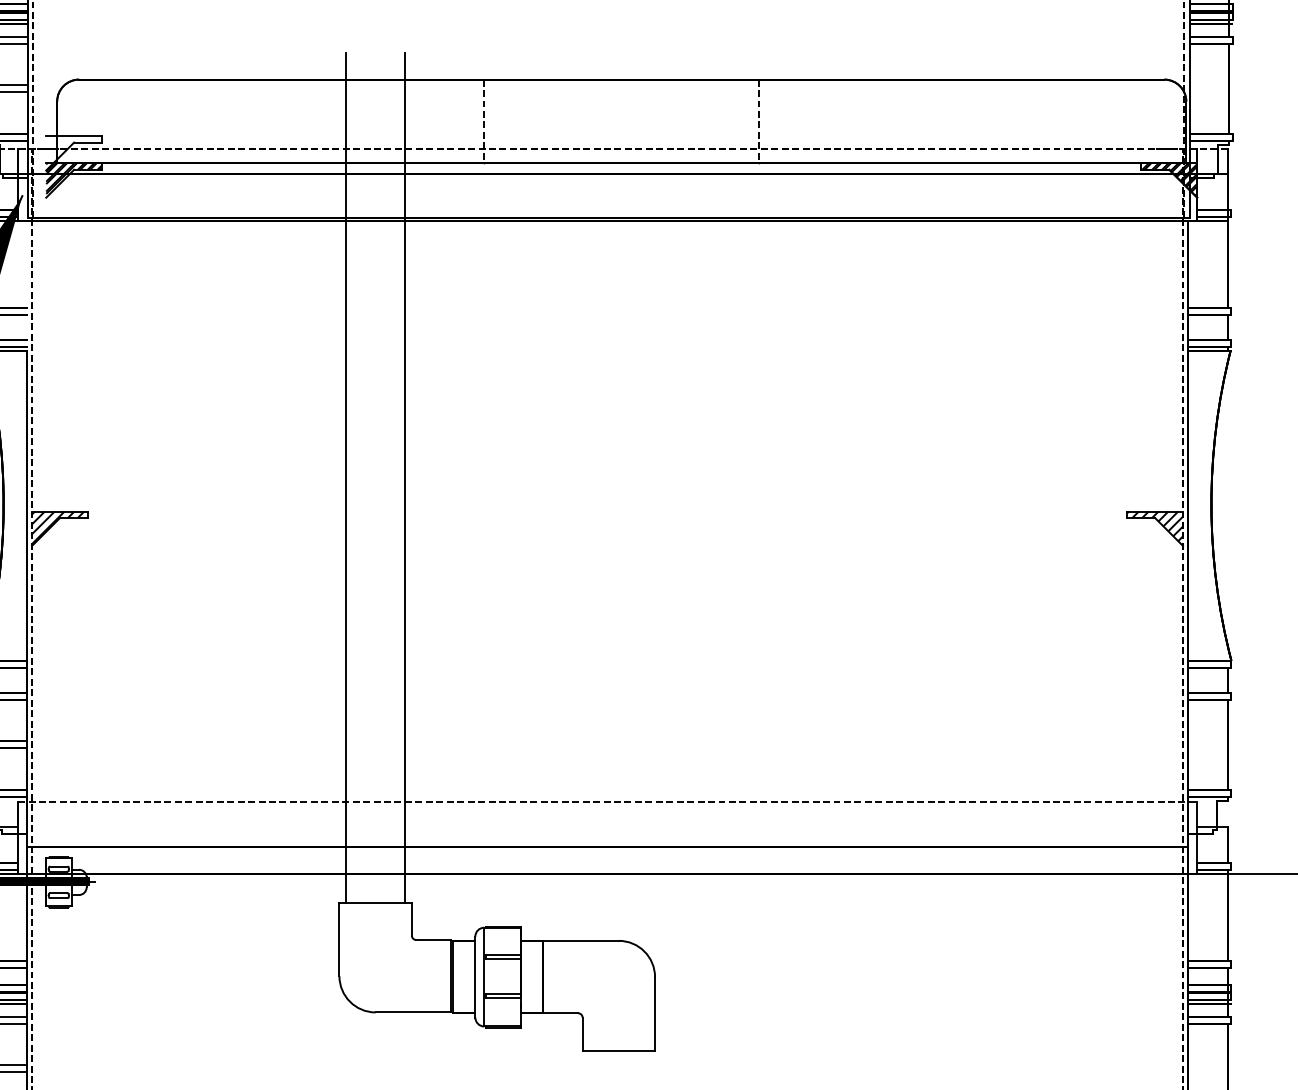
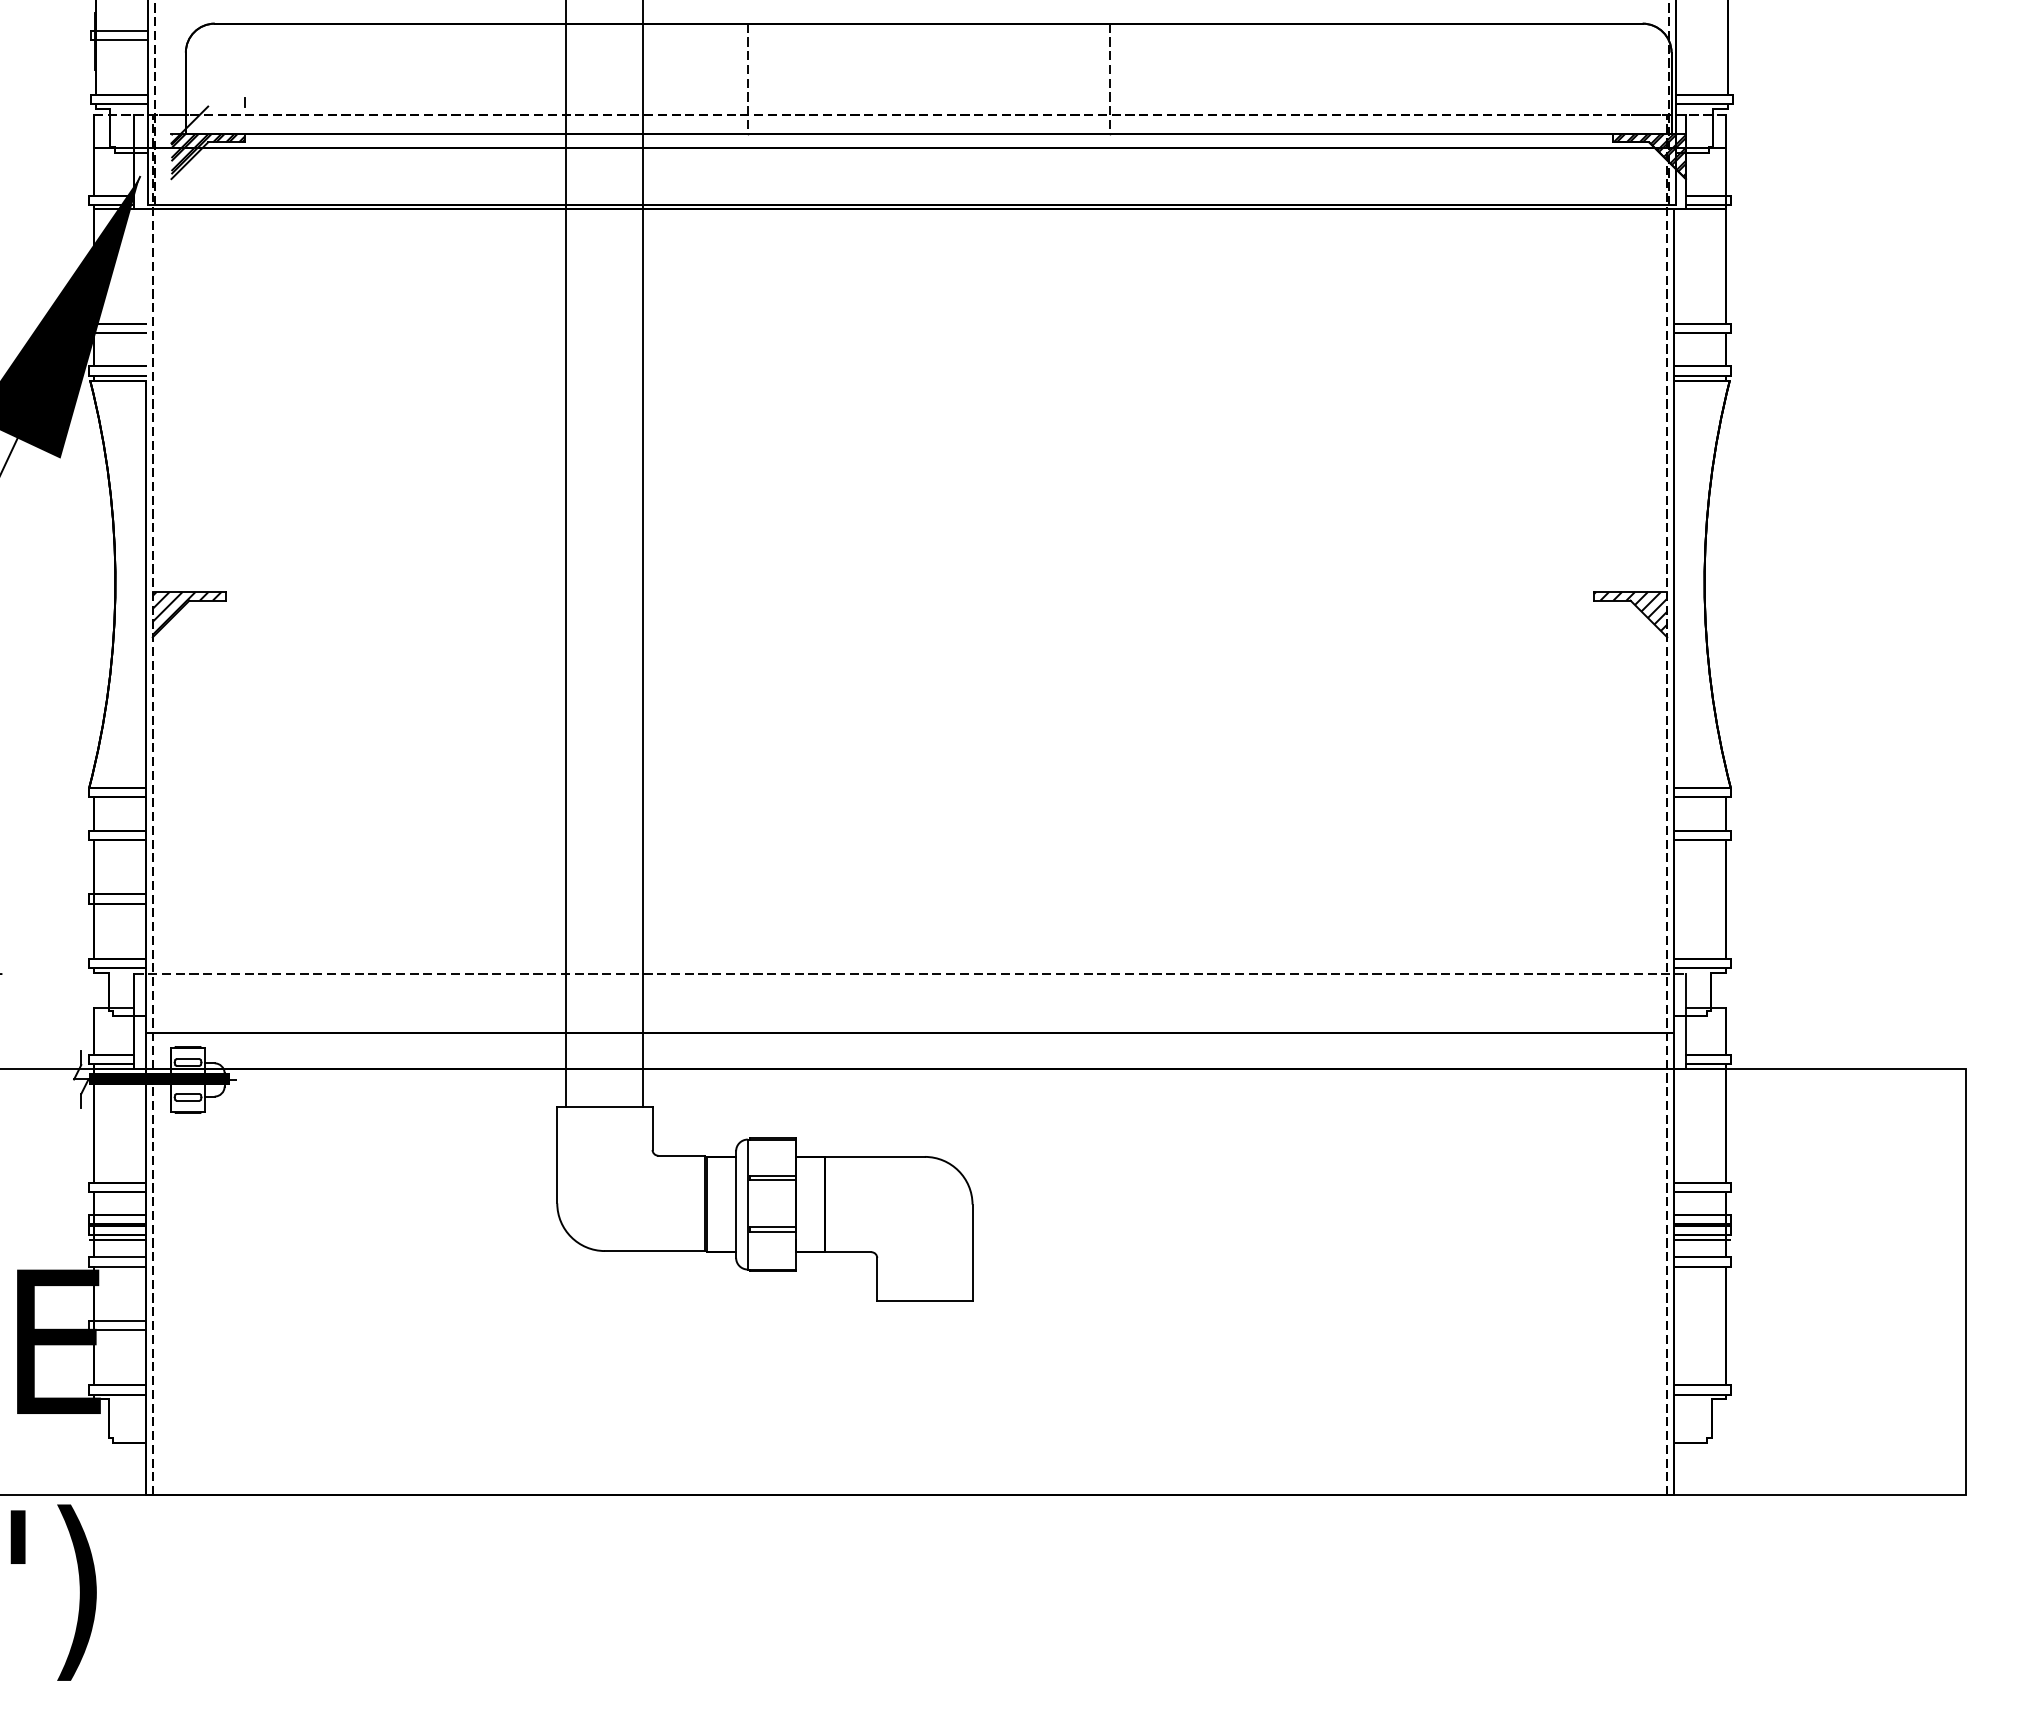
line: (73, 135) -> (207, 97), removed
line: (88, 142) -> (226, 106), removed

